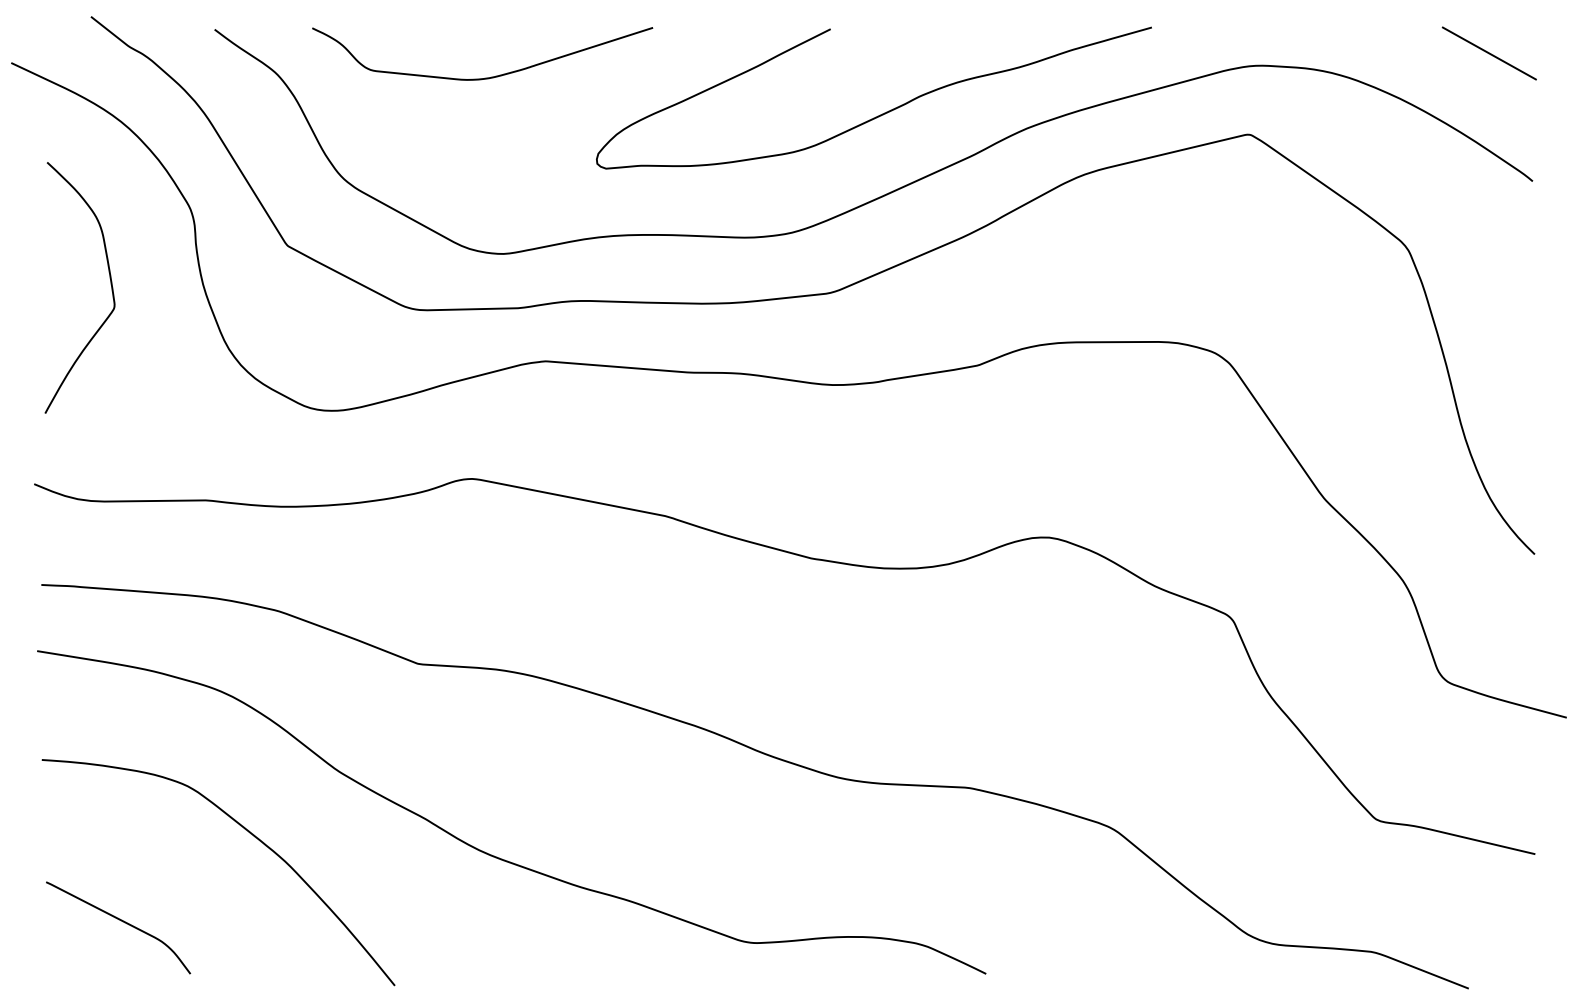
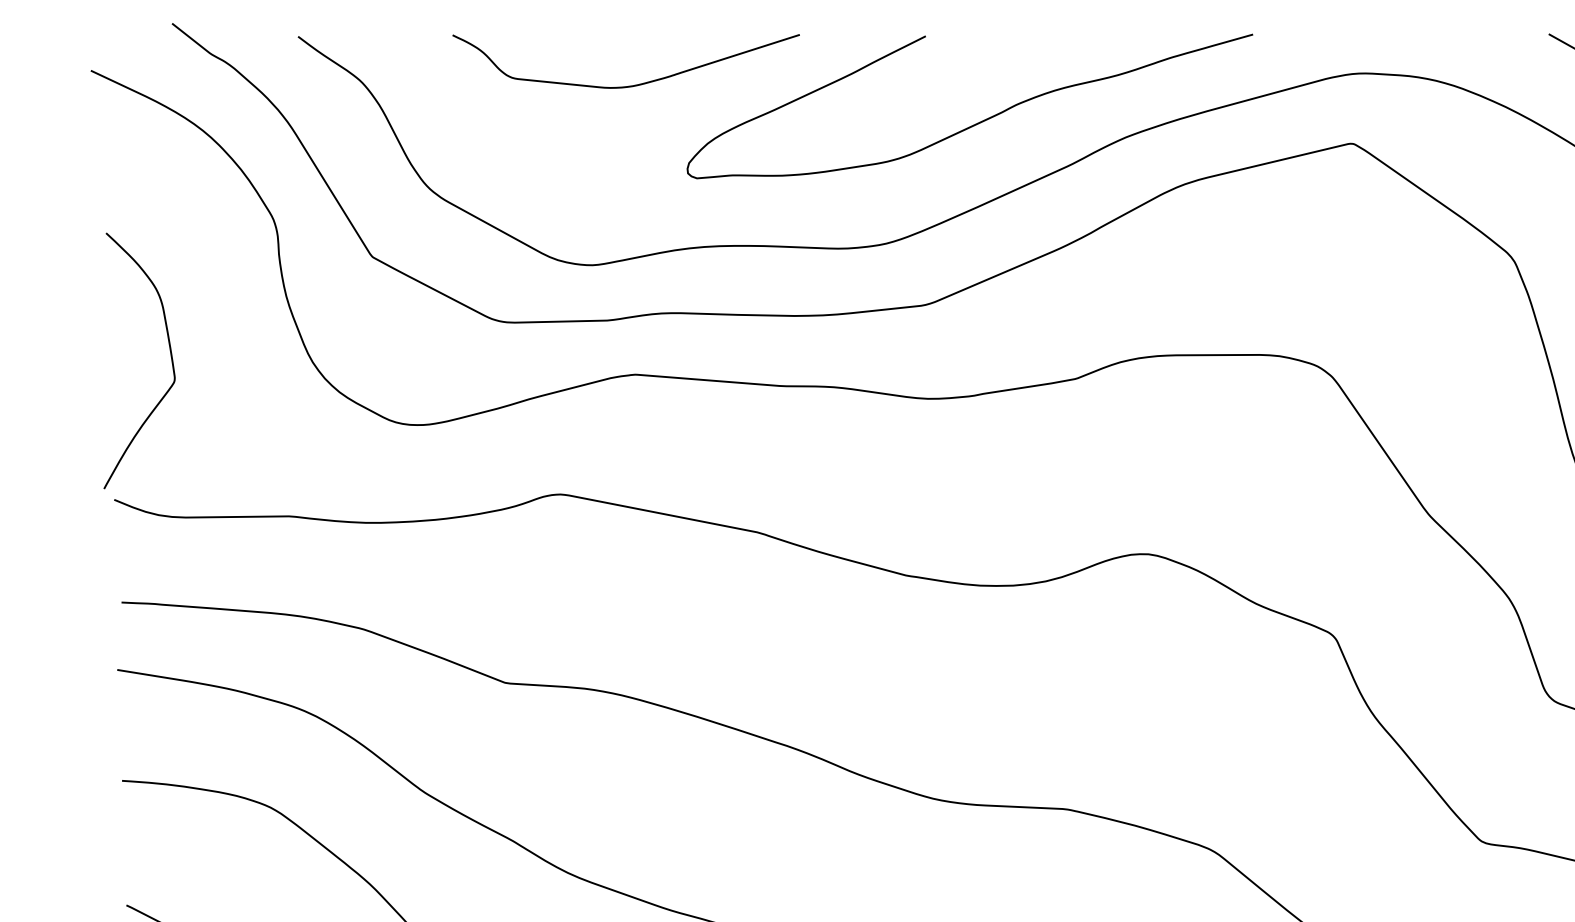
curve: (485, 77) -> (629, 85), moved
curve: (110, 284) -> (170, 357), moved

